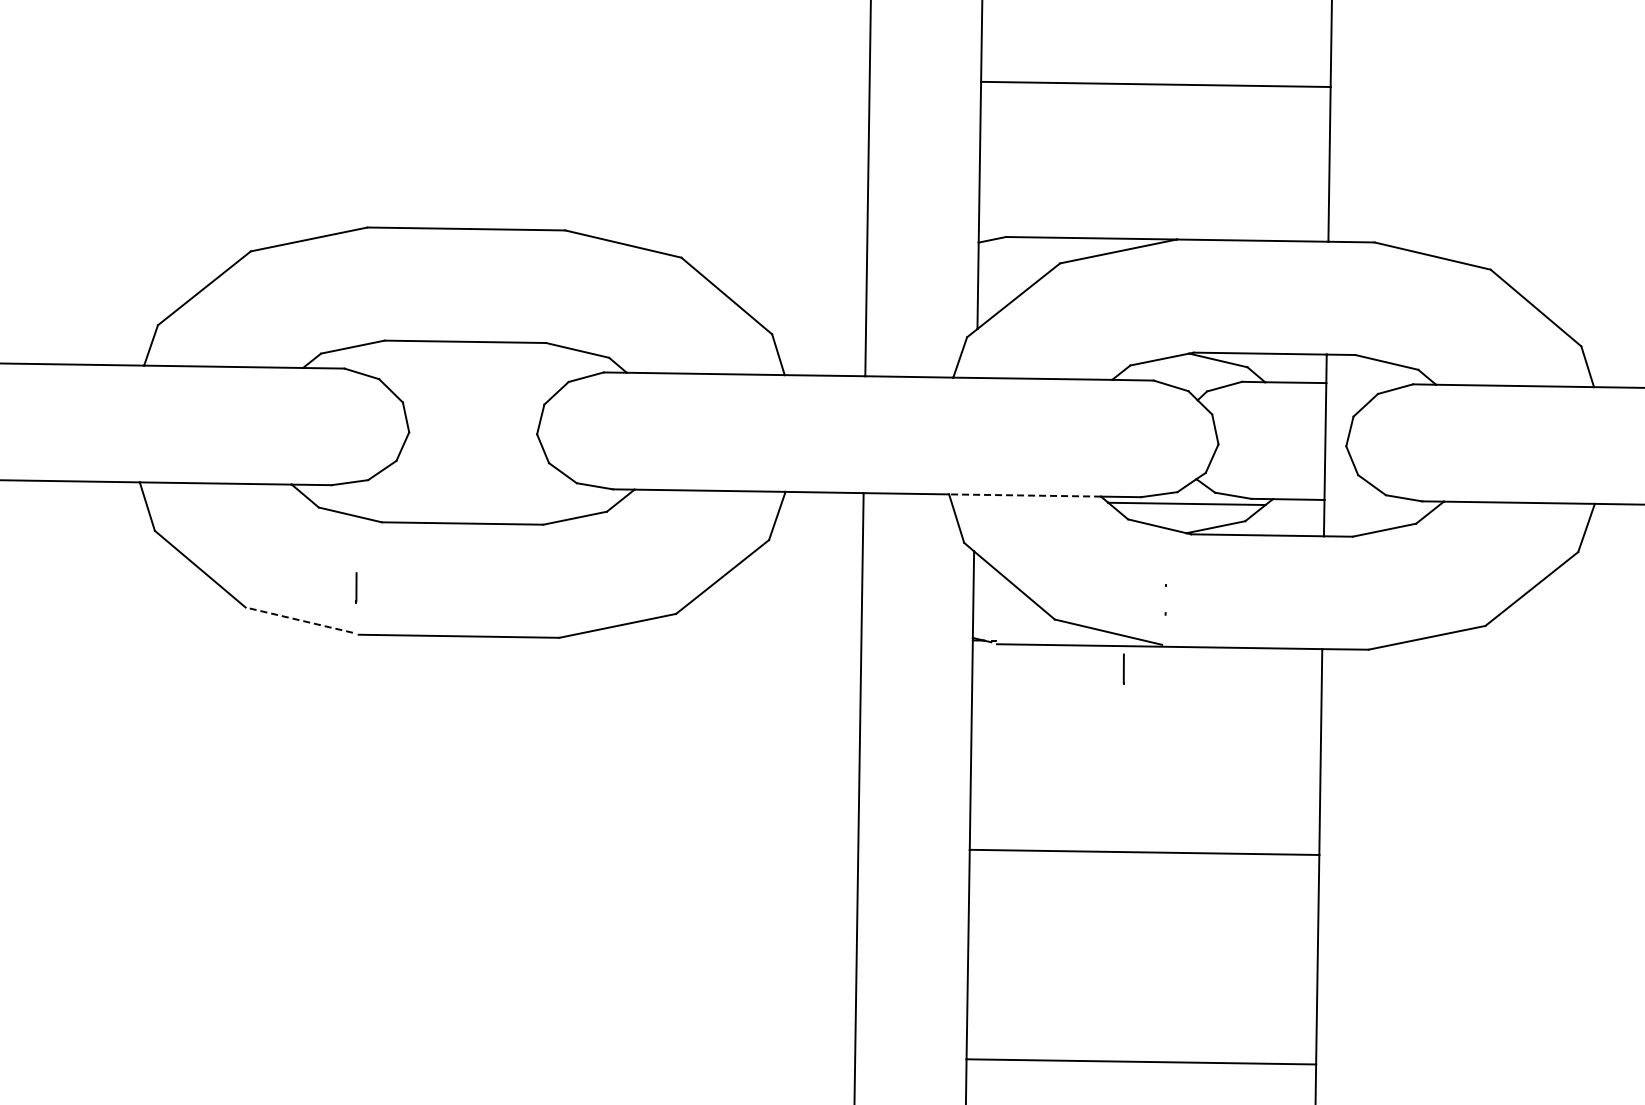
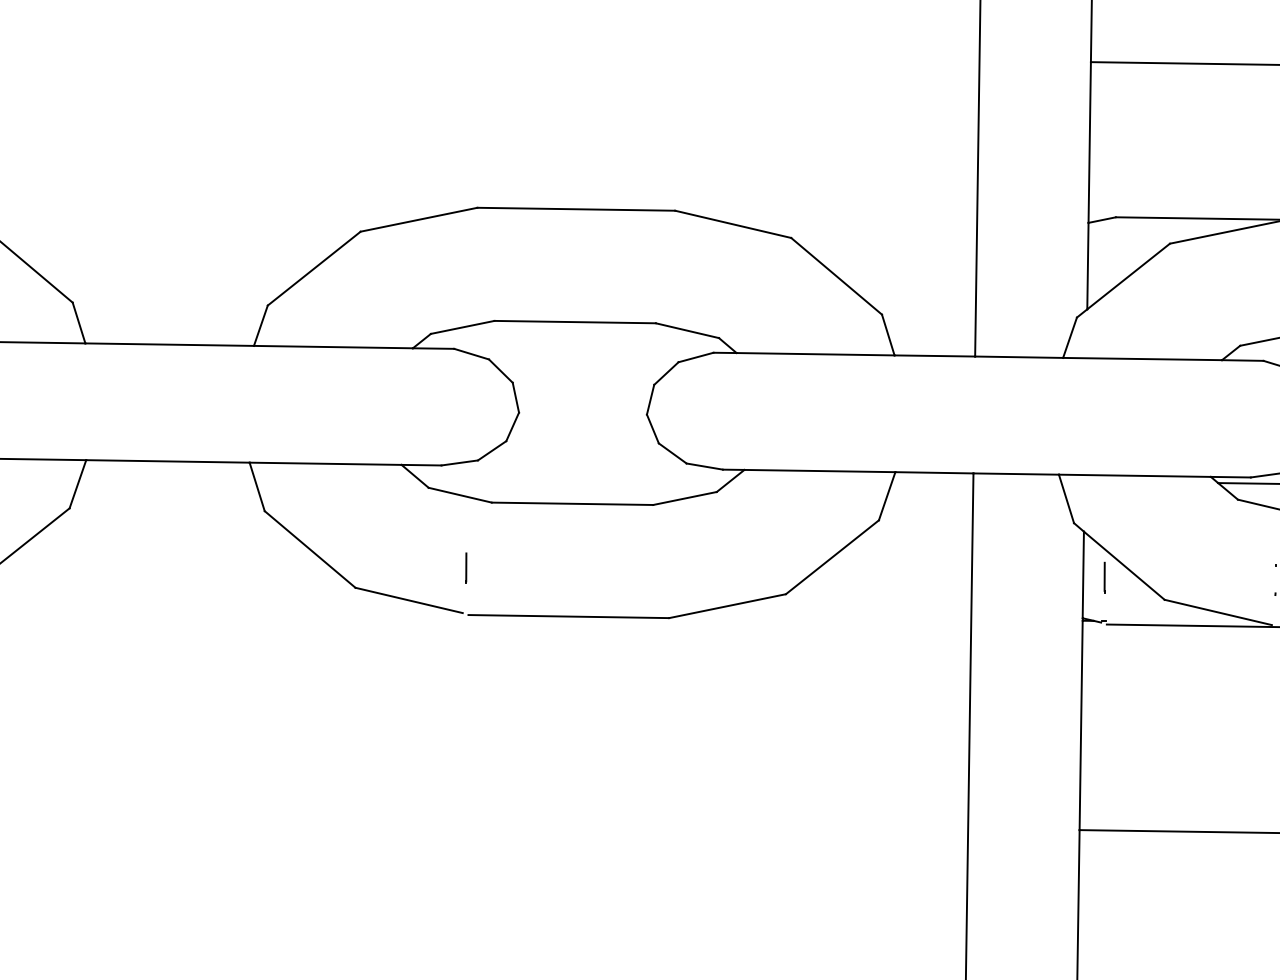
line: (1025, 495) -> (1135, 475), dashed -> solid
line: (298, 620) -> (408, 600), dashed -> solid
line: (1123, 668) -> (1104, 576), moved

